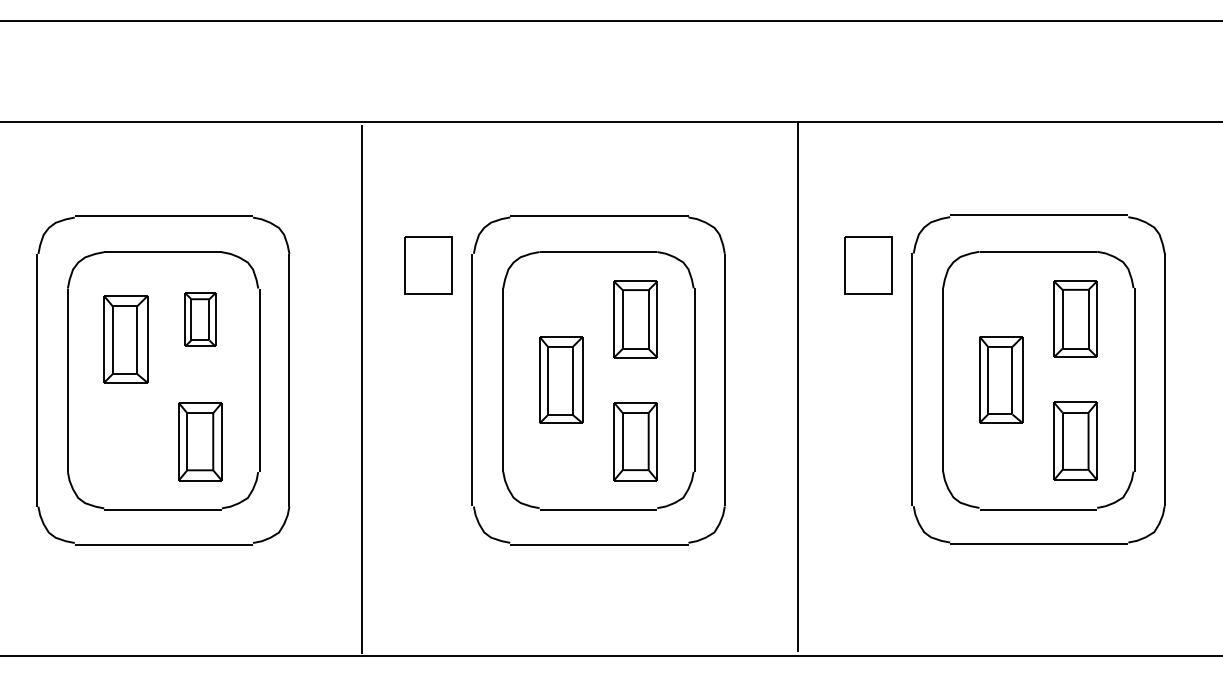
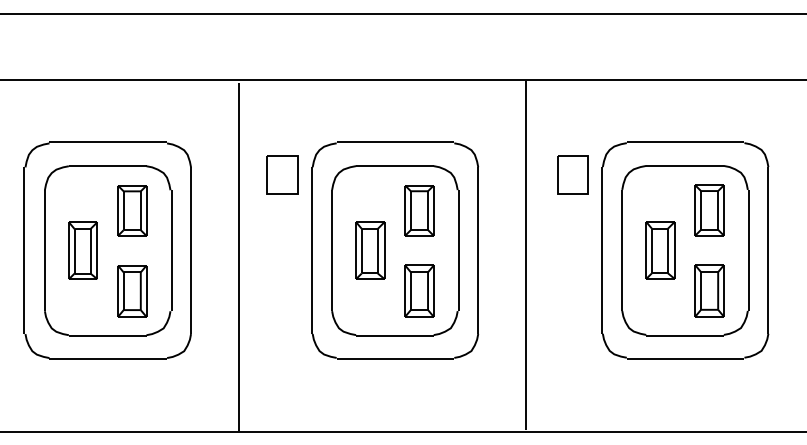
part: (200, 319) -> (132, 210), size x1.43
part: (124, 339) -> (82, 250), moved

